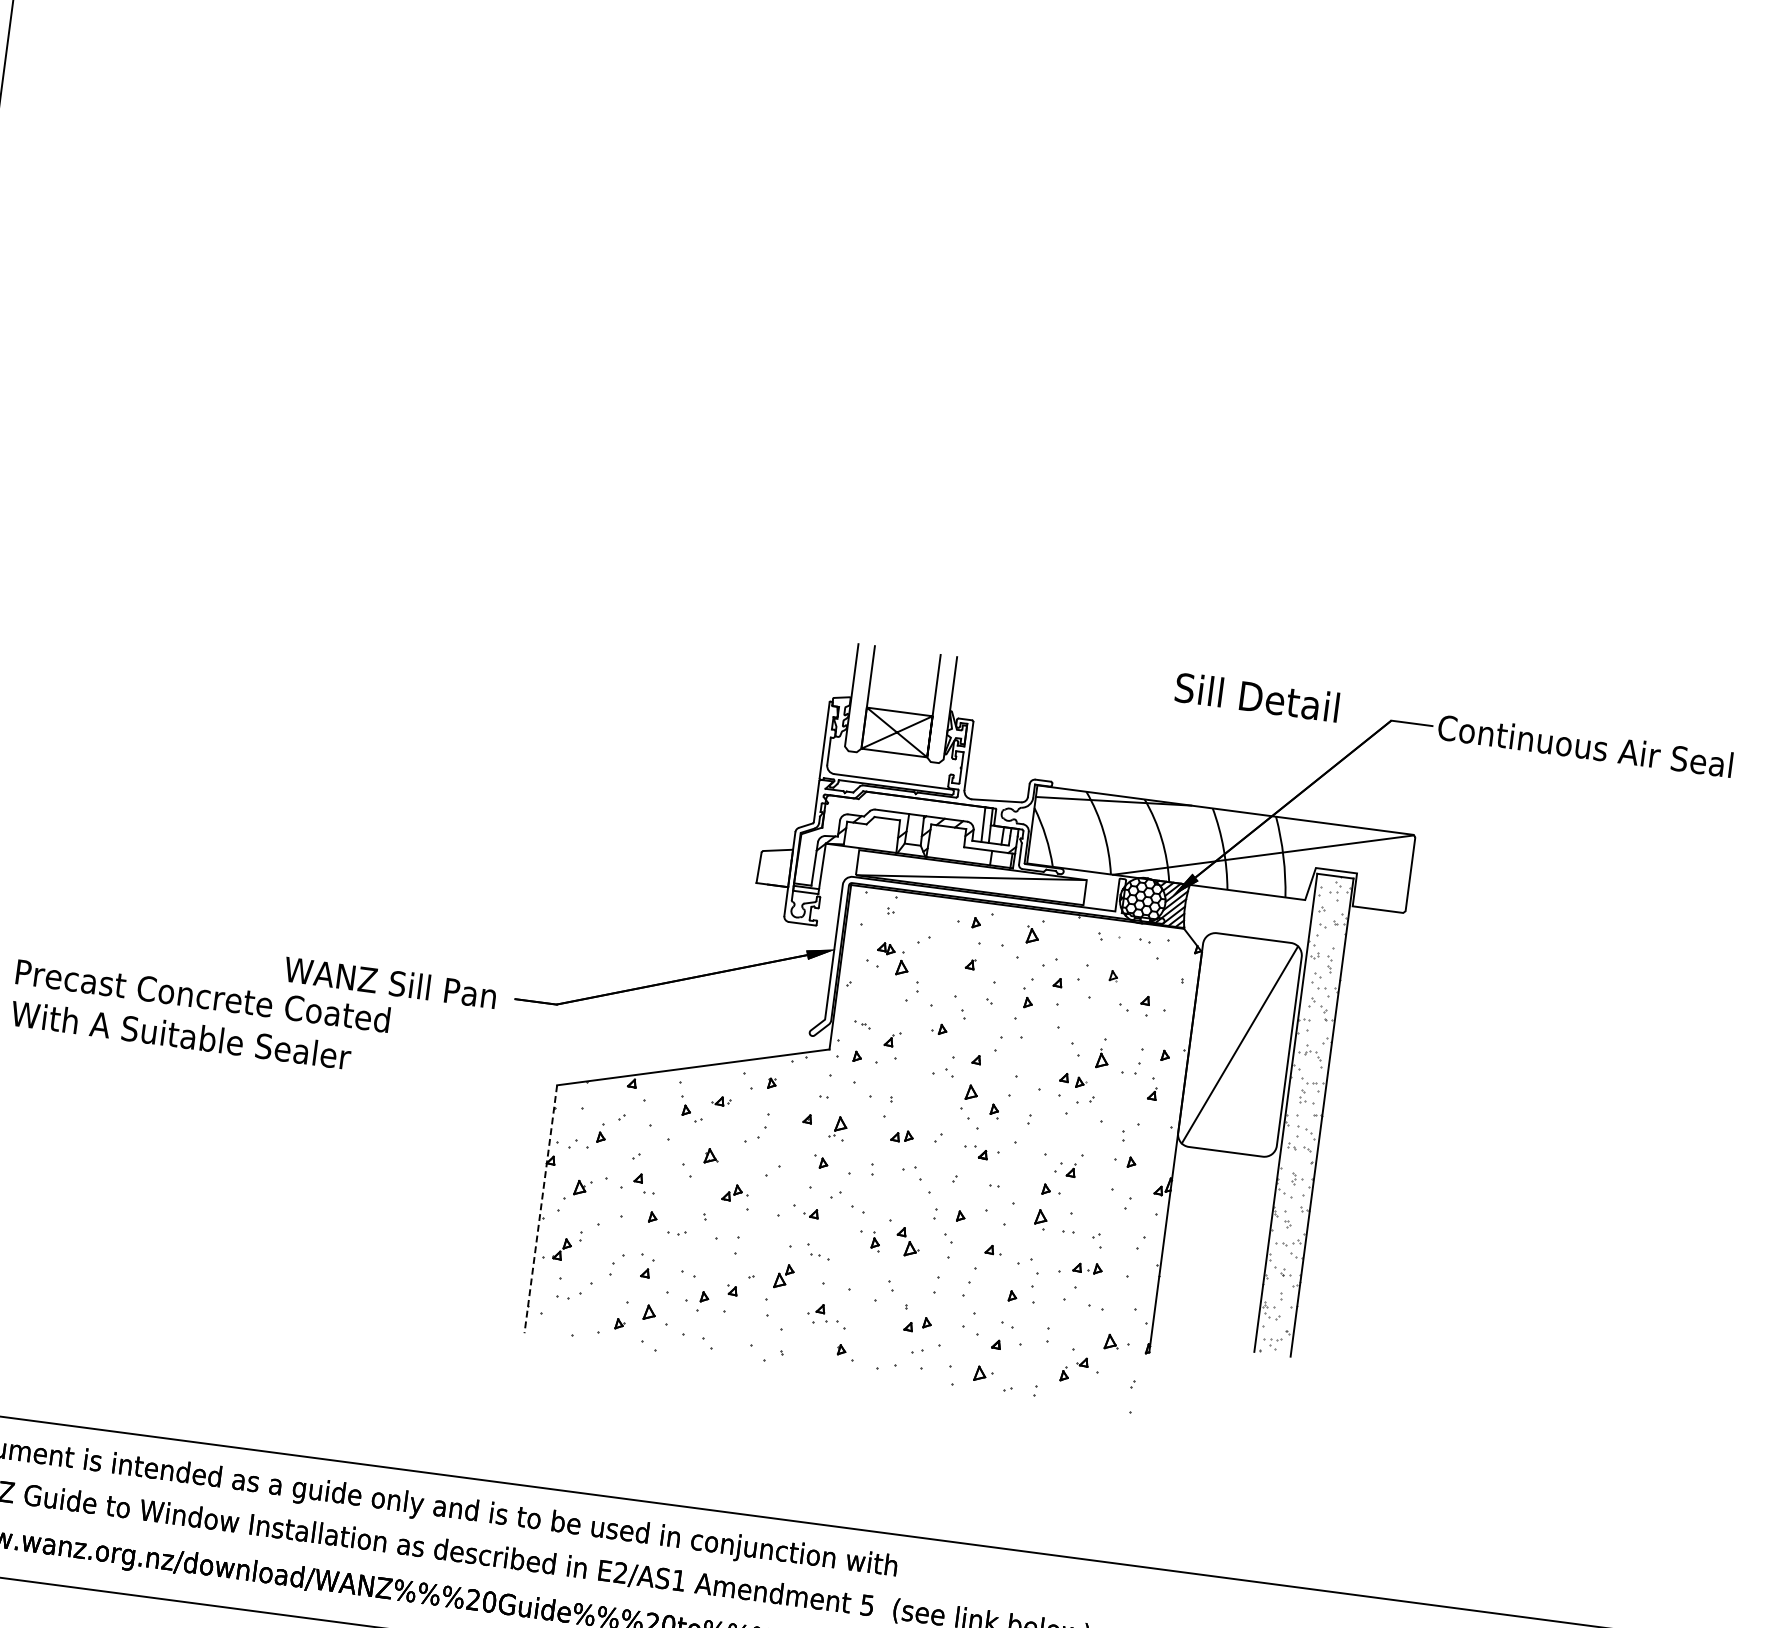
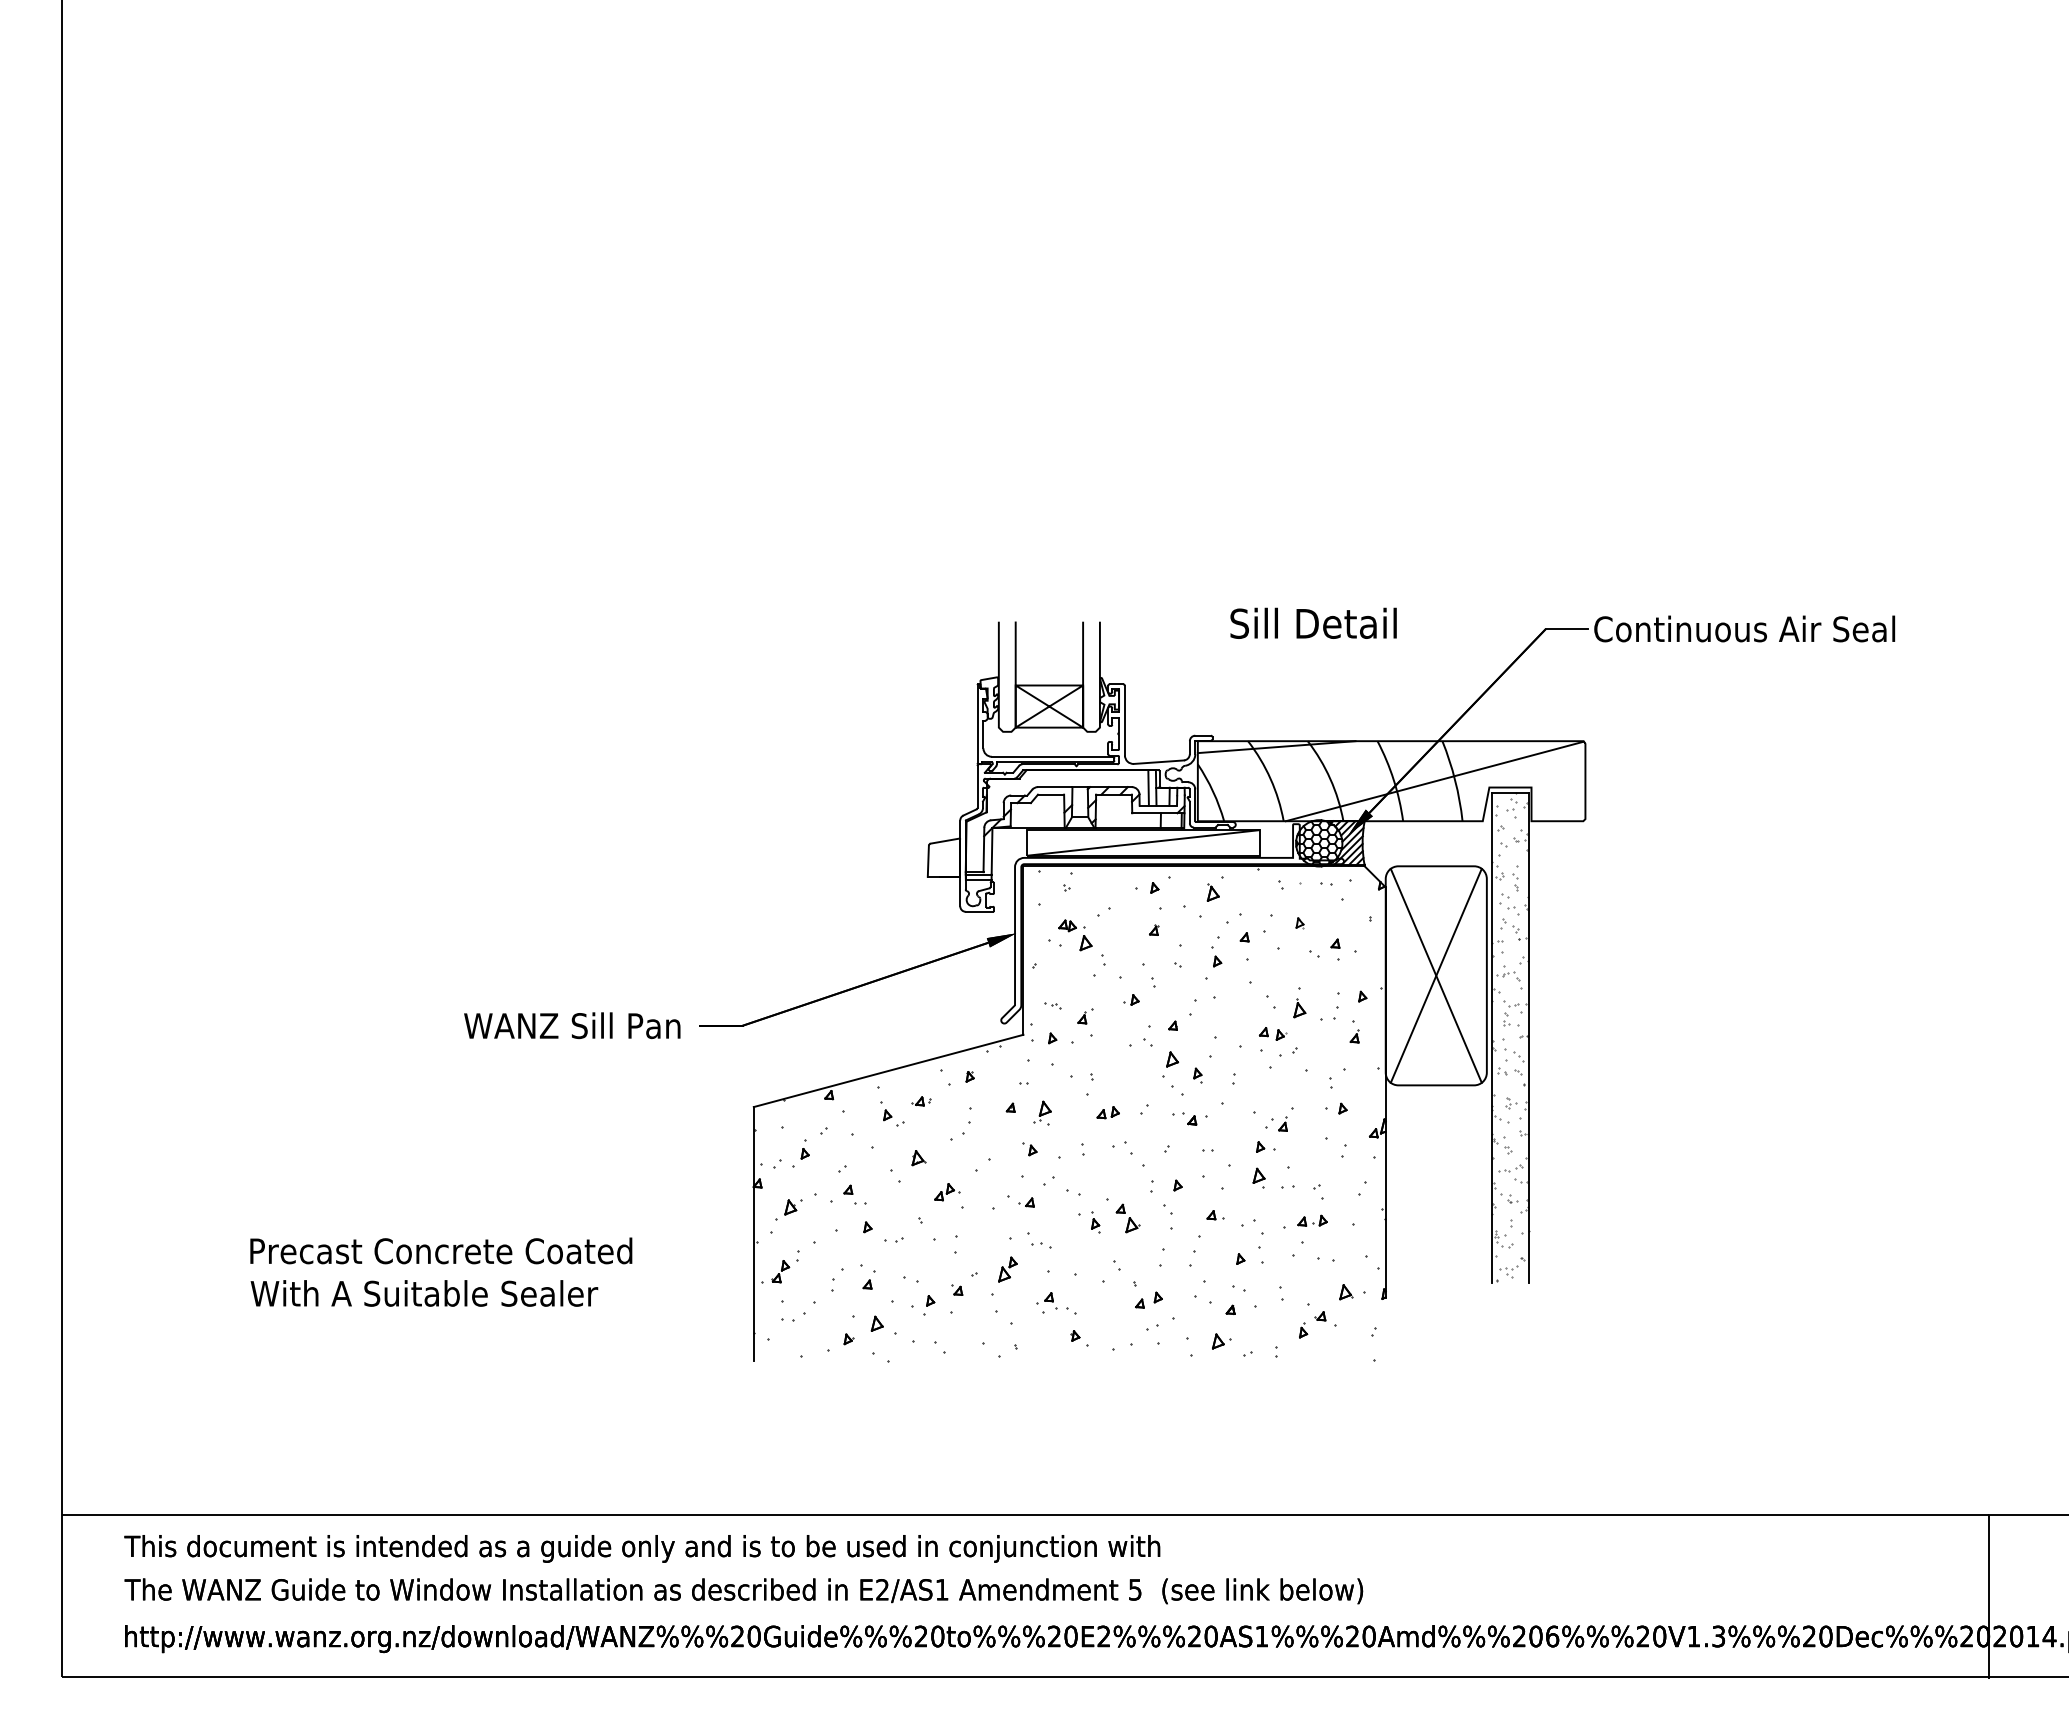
text: (1257, 696) -> (1313, 622), moved
text: (200, 1015) -> (441, 1271), moved
line: (1239, 1044) -> (1435, 975), added
line: (540, 1209) -> (753, 1234), dashed -> solid

